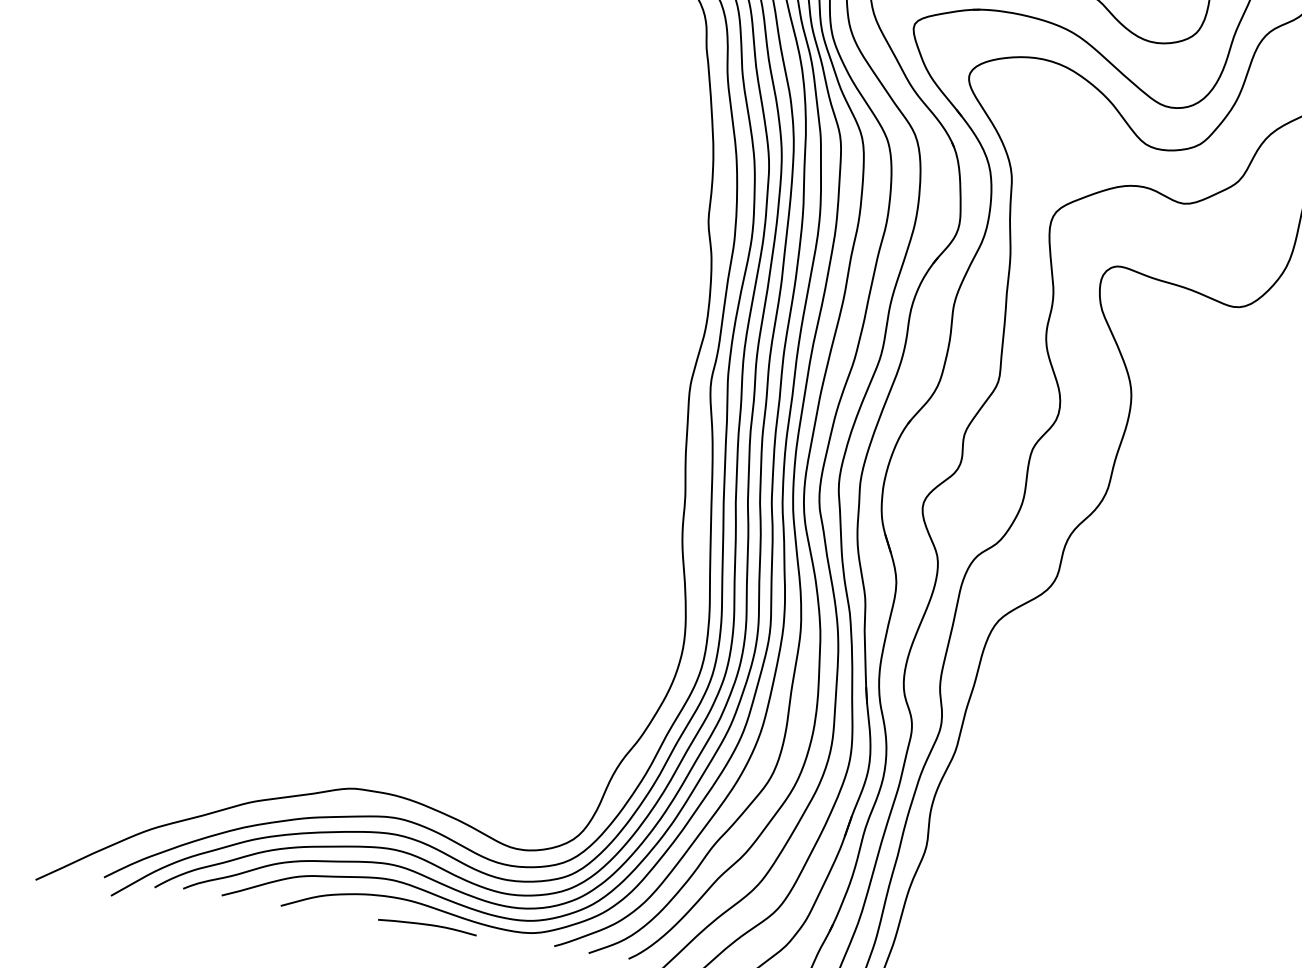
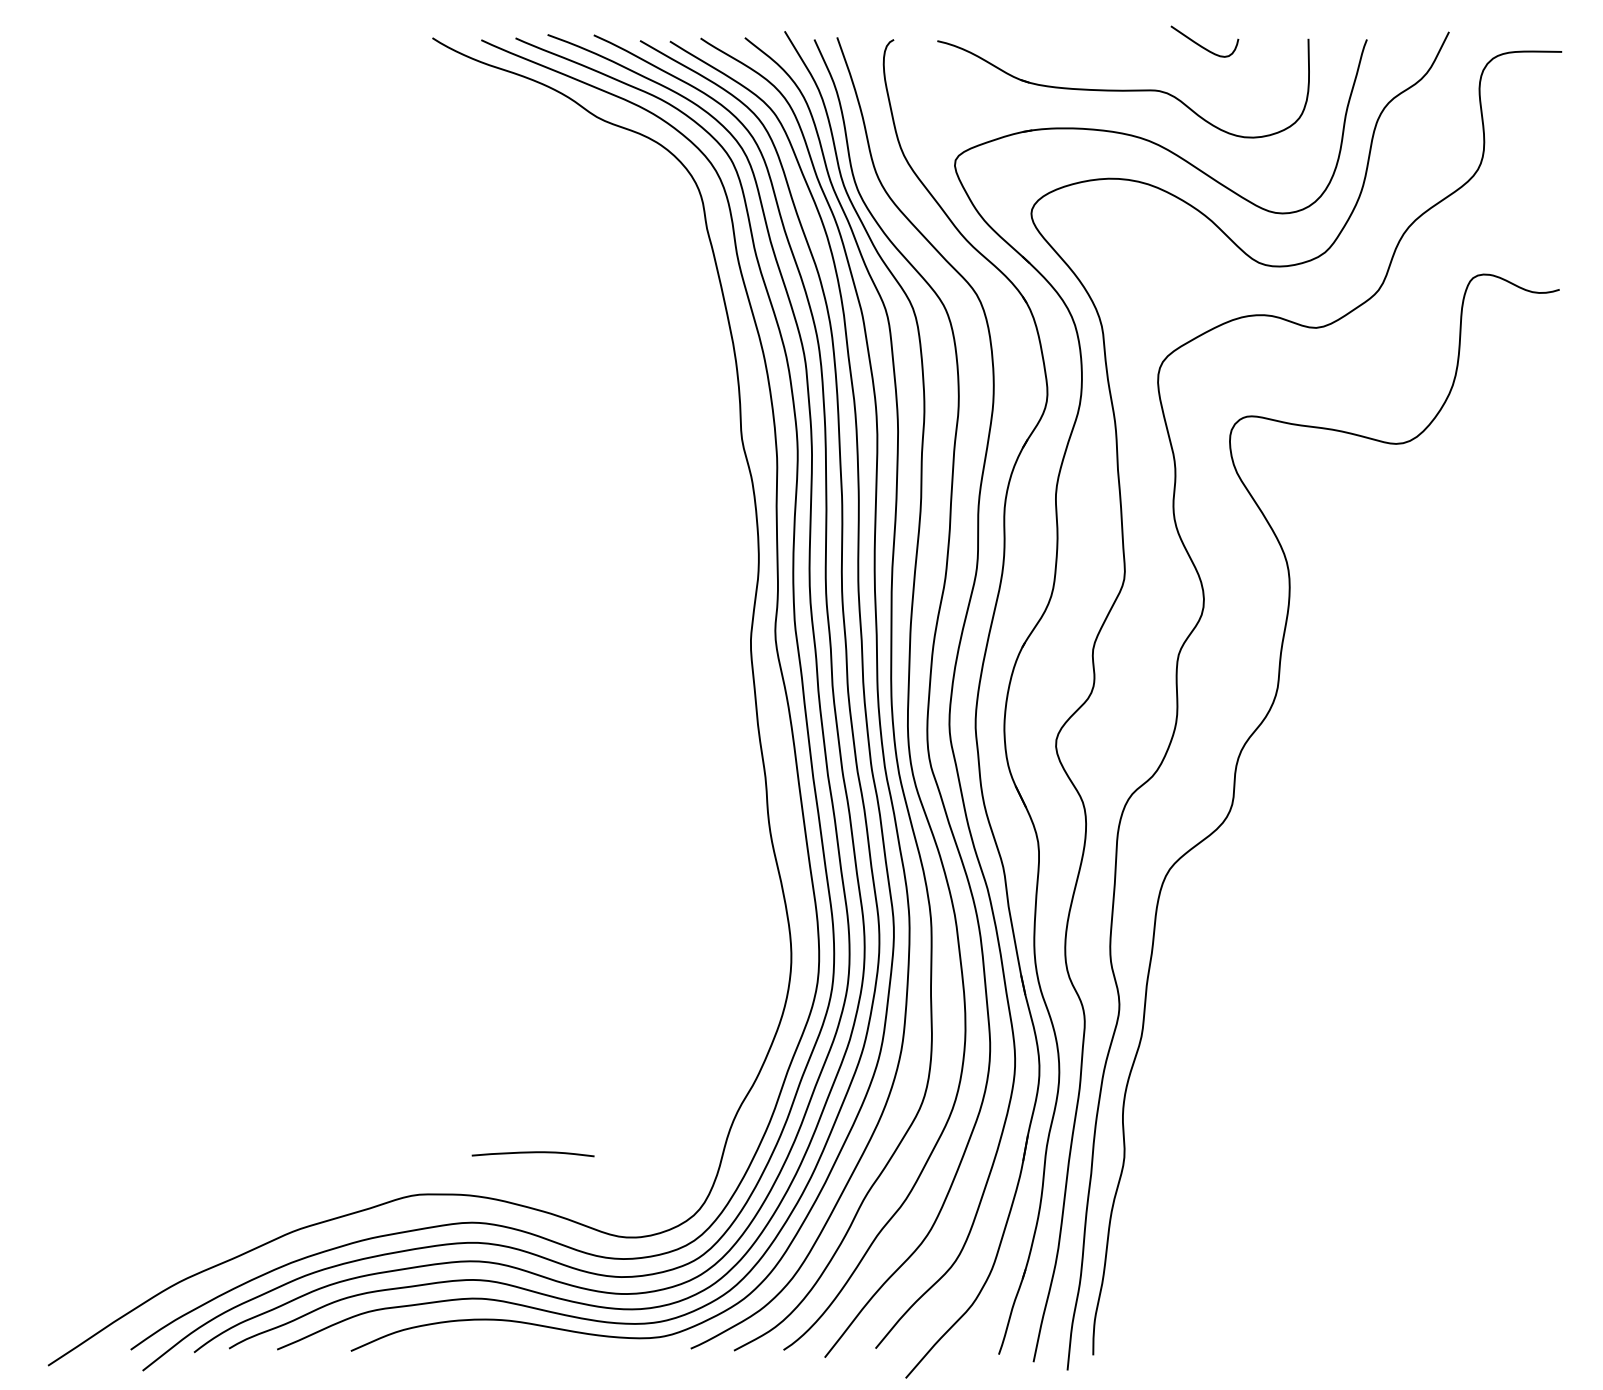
curve: (427, 925) -> (532, 1153), moved

